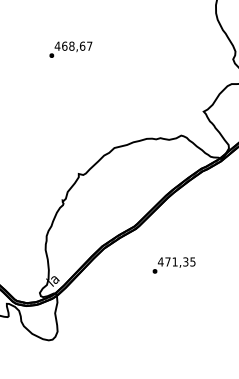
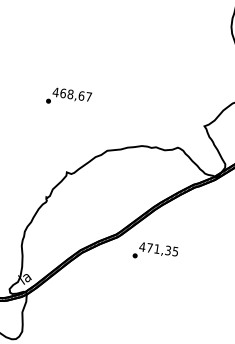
text: (70, 49) -> (68, 97), moved
text: (173, 265) -> (155, 252), moved

